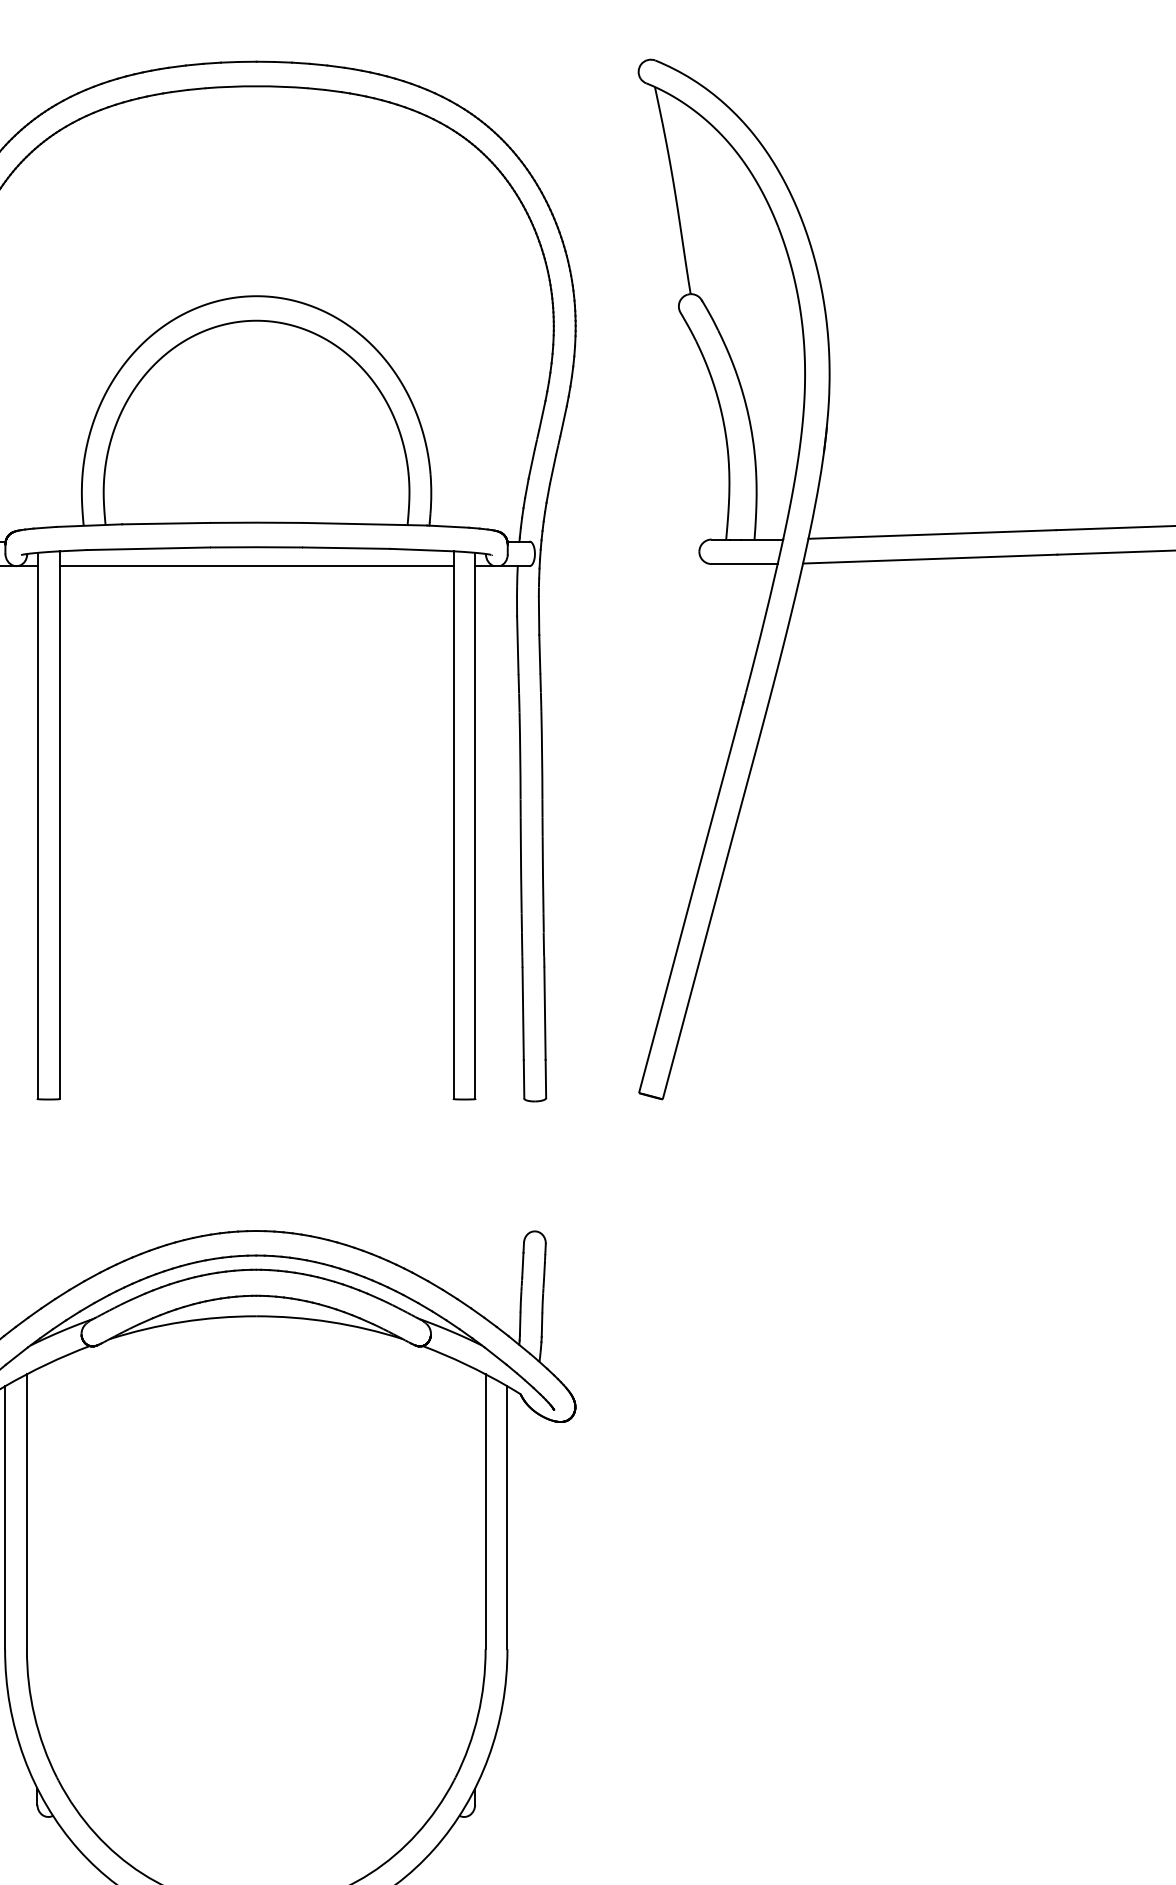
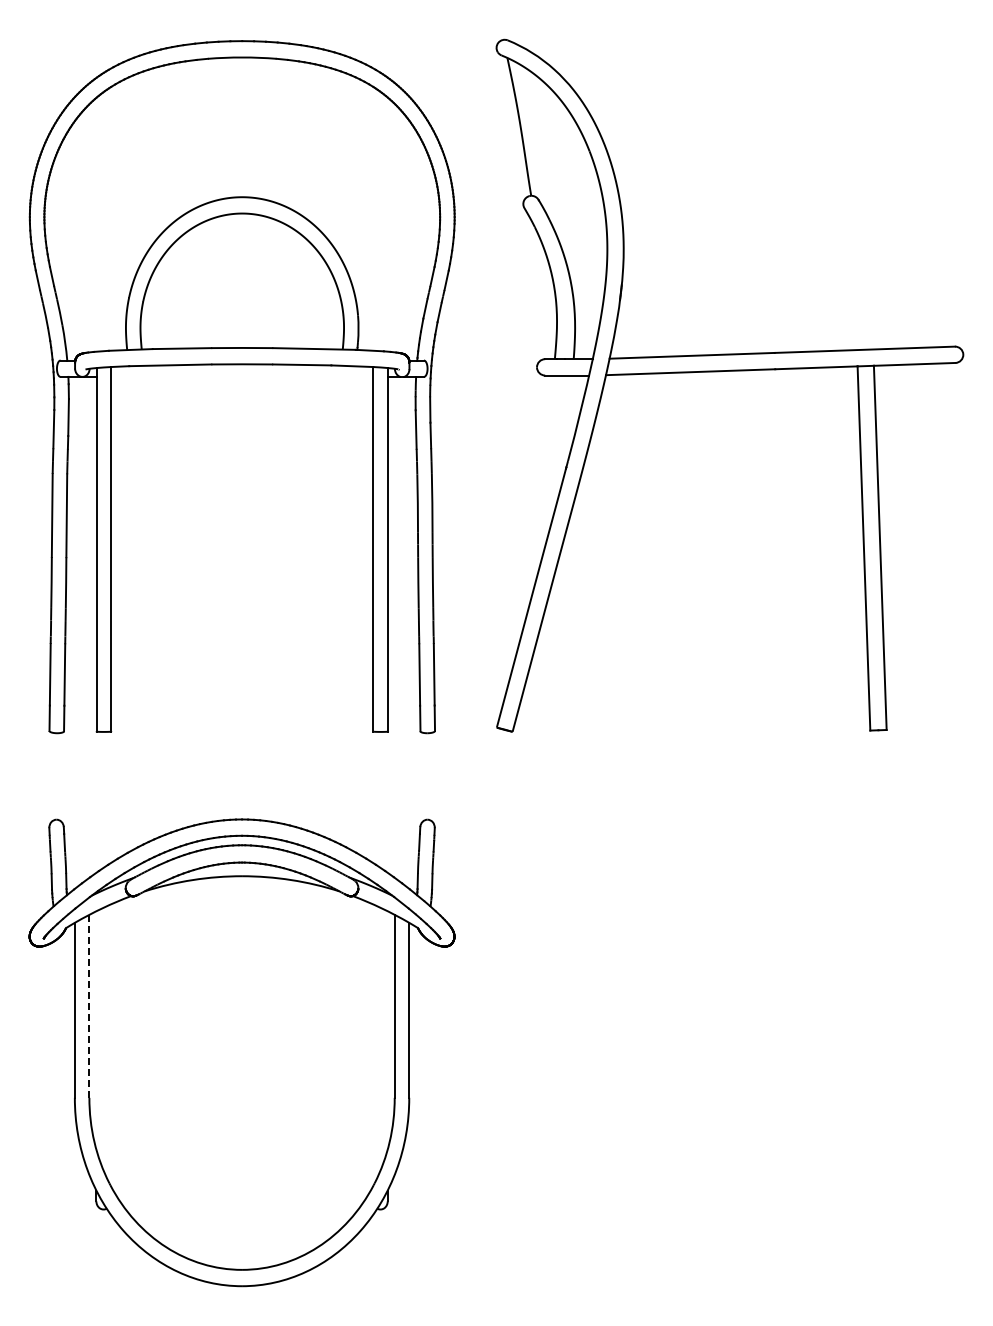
line: (256, 565) -> (242, 376), removed
line: (27, 1511) -> (89, 1006), solid -> dashed

